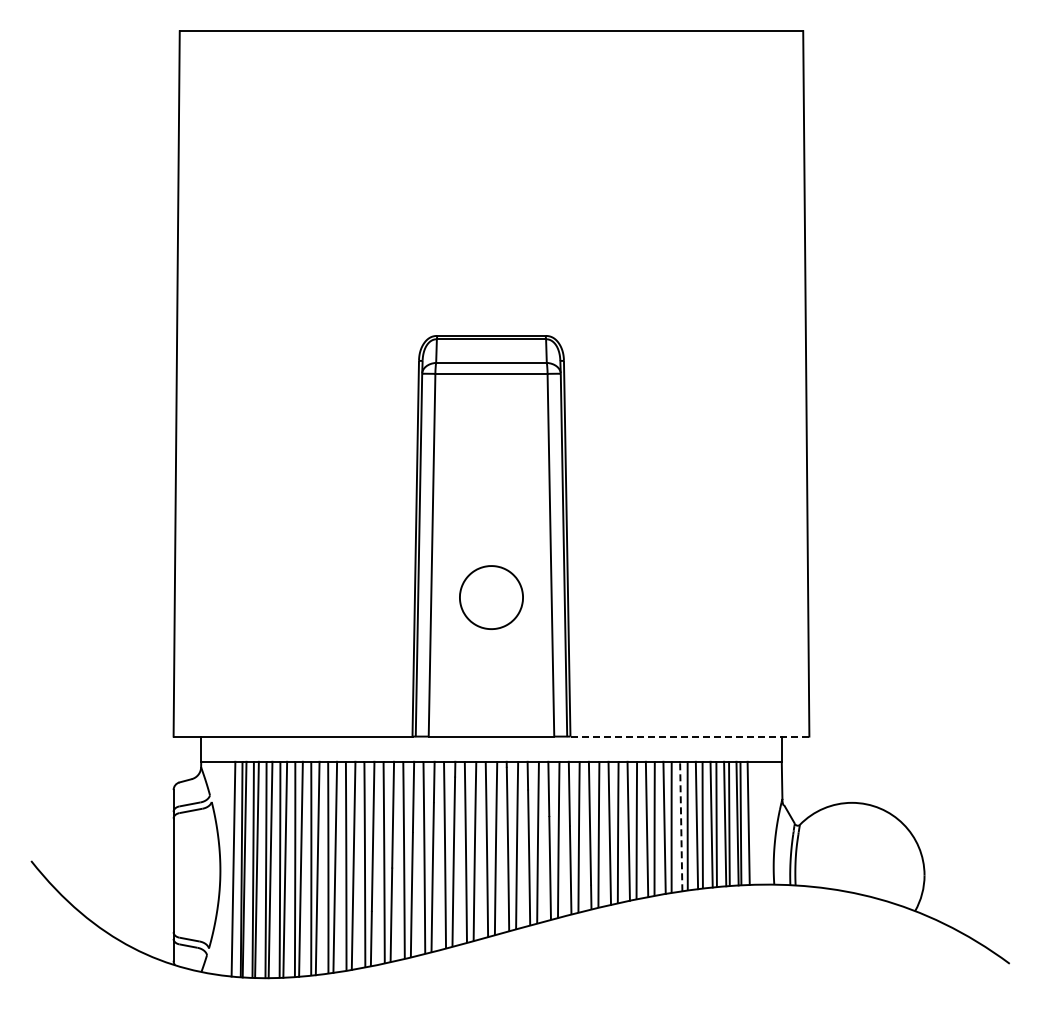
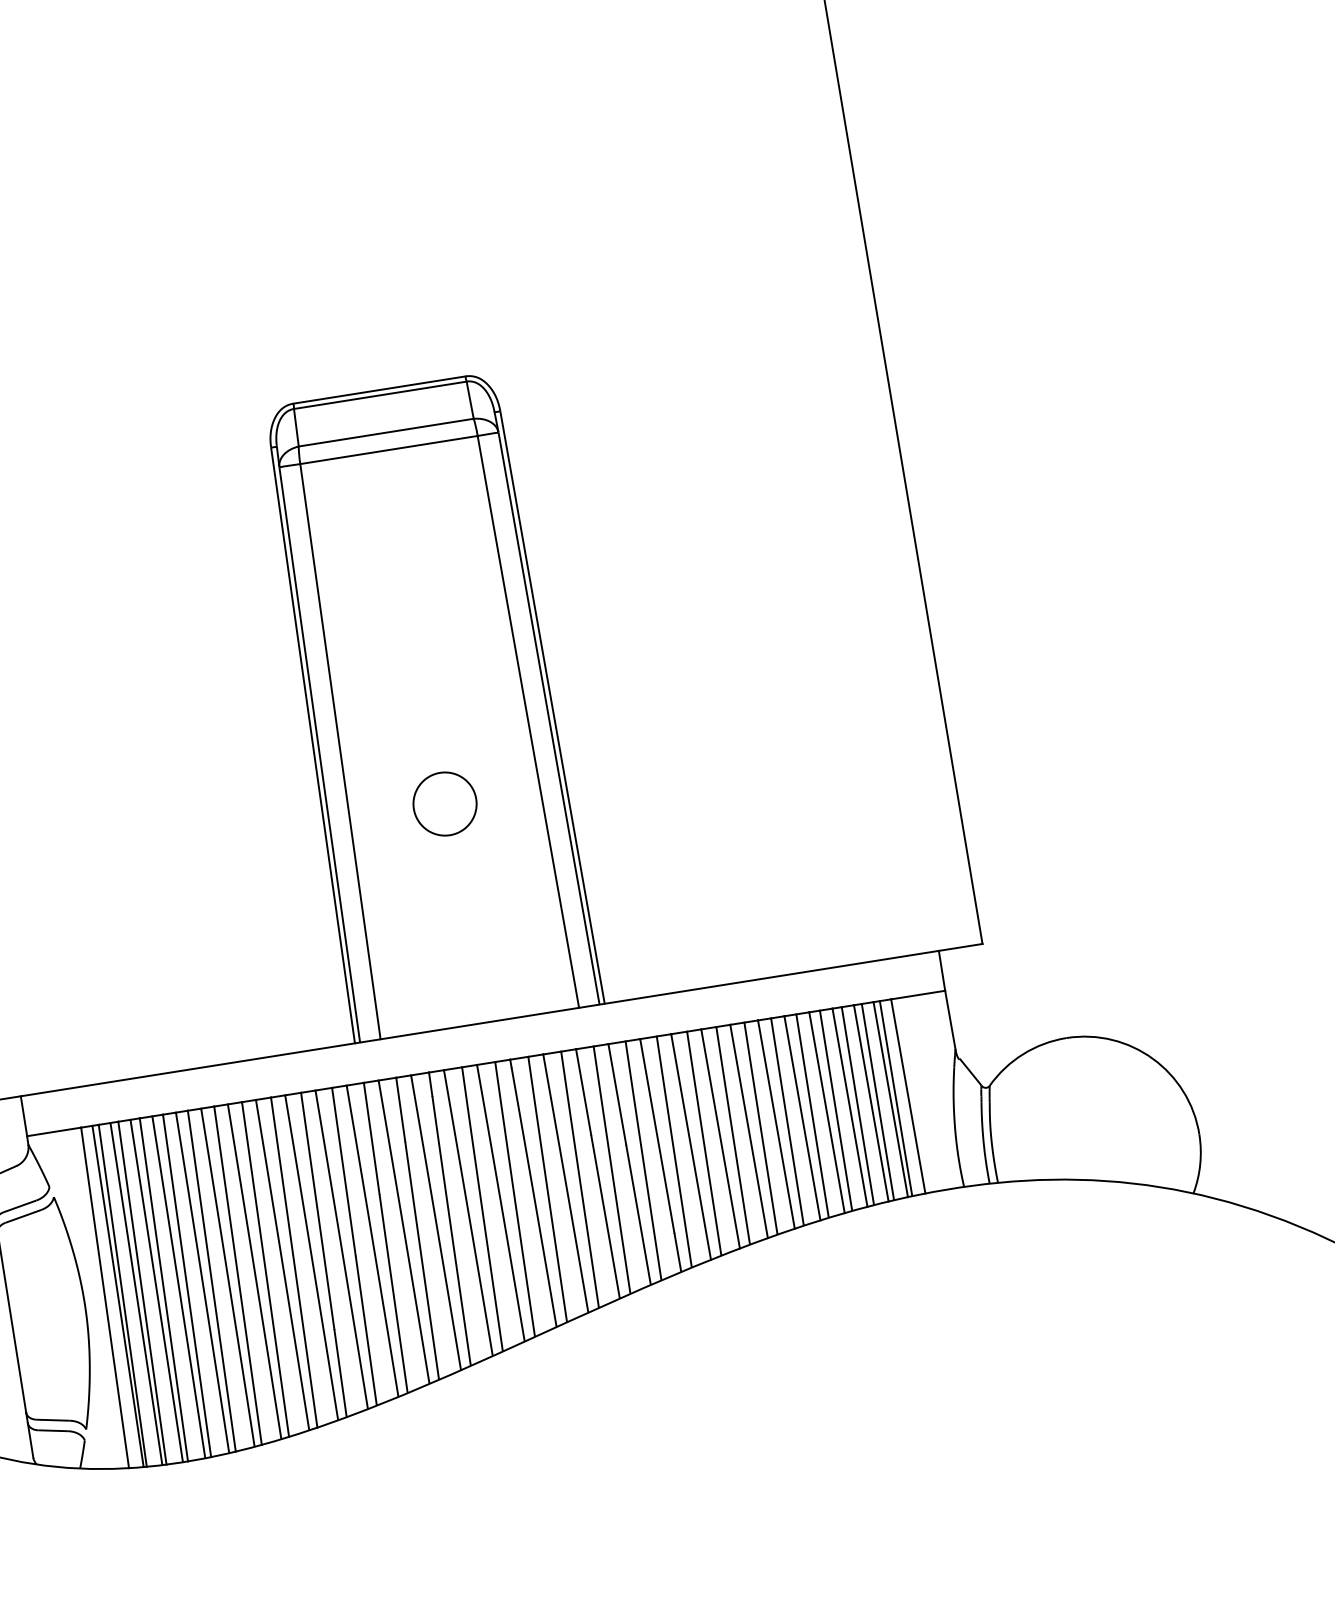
part: (491, 597) -> (445, 803), size x0.62
line: (689, 736) -> (792, 973), dashed -> solid
line: (681, 826) -> (802, 1118), dashed -> solid

